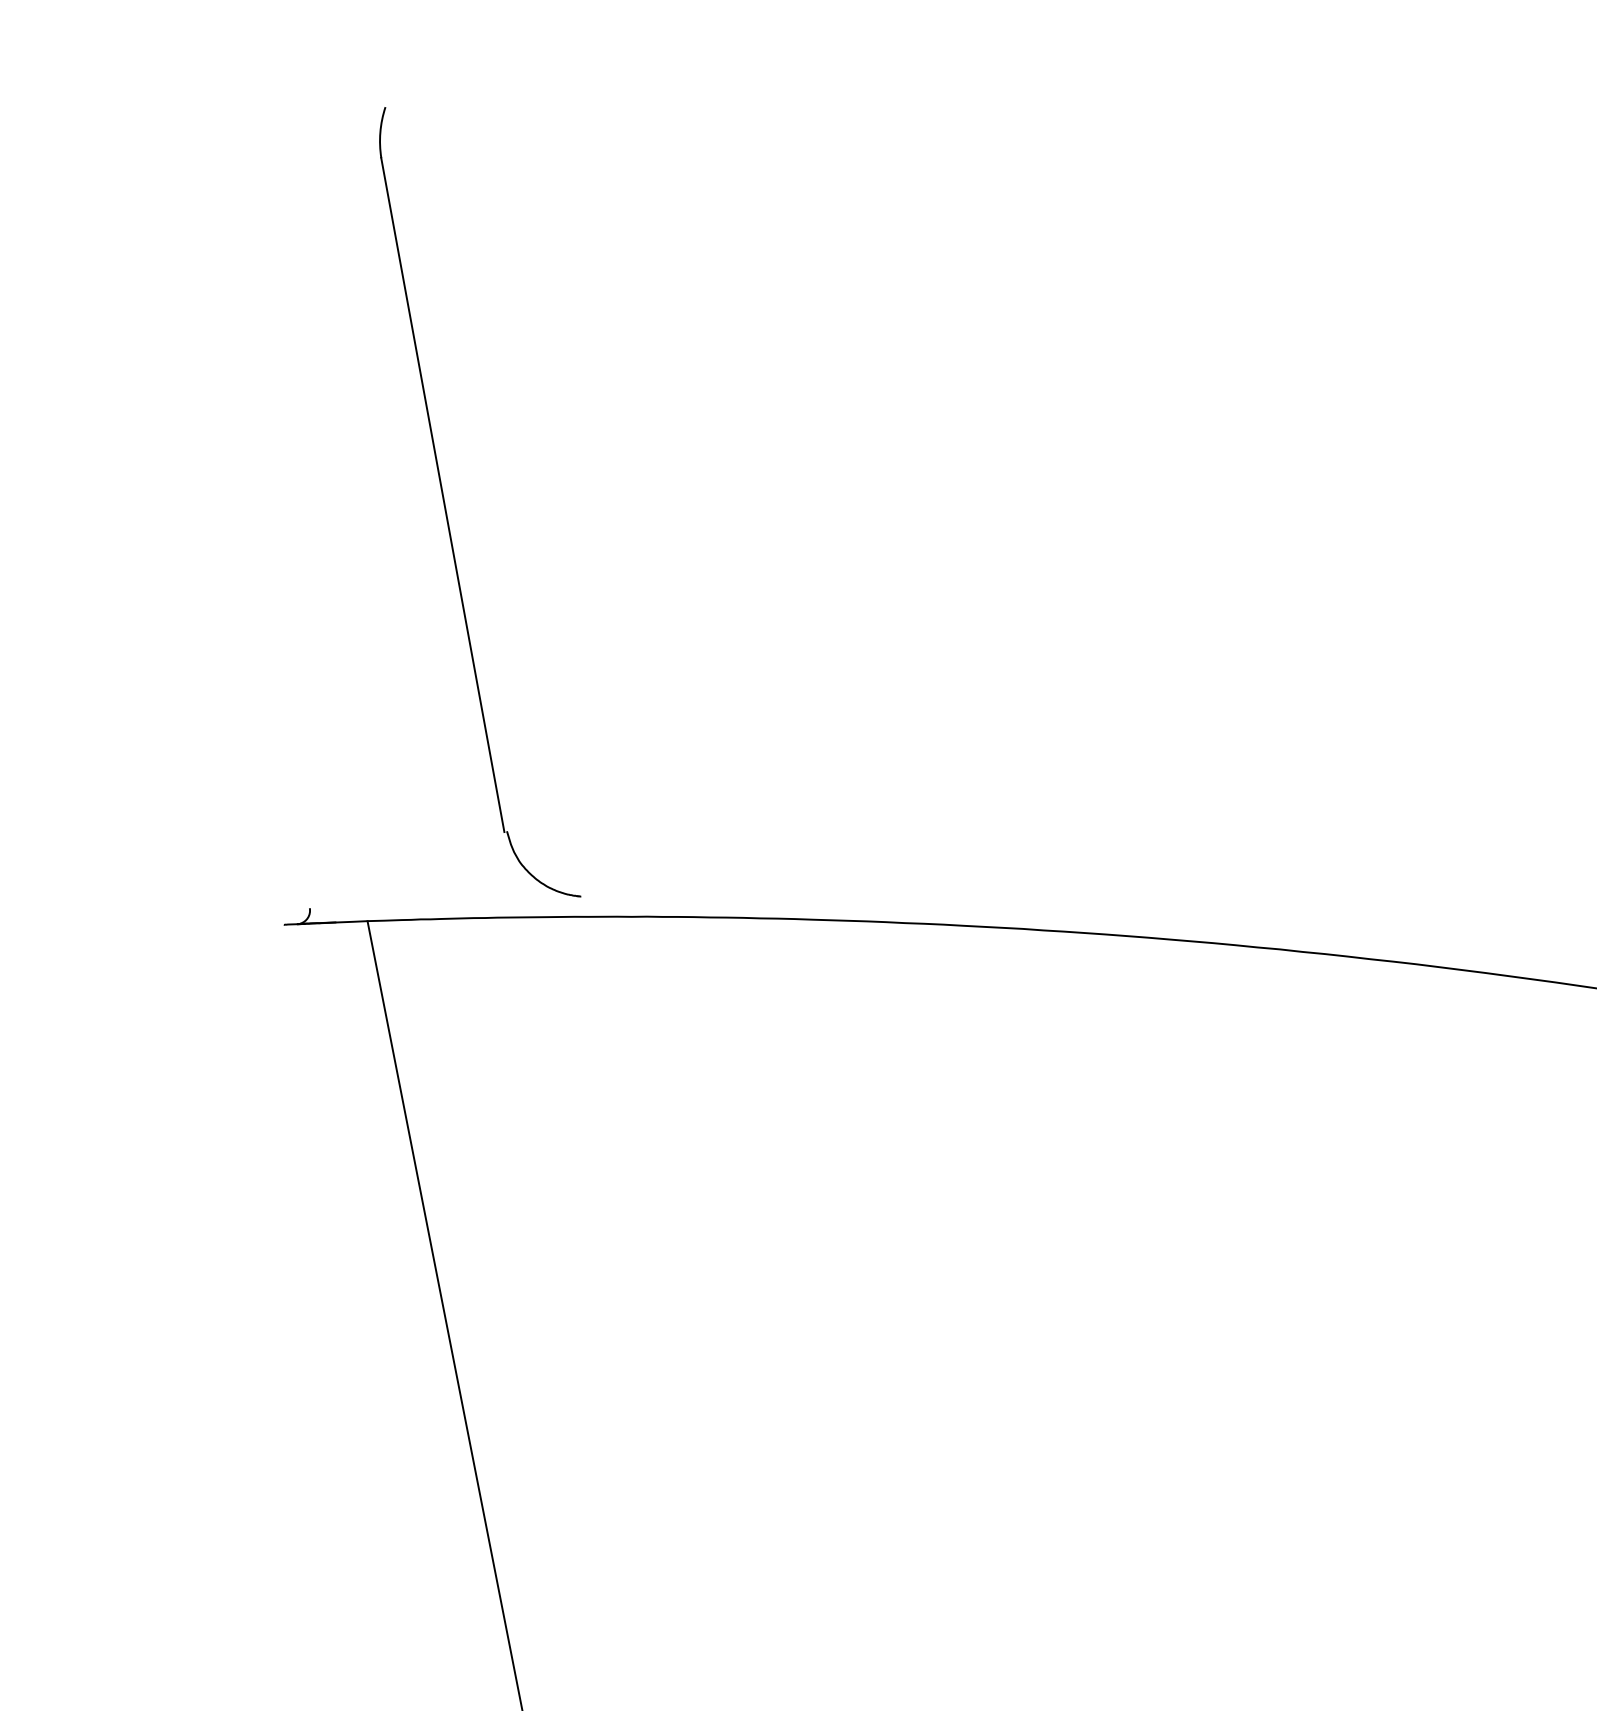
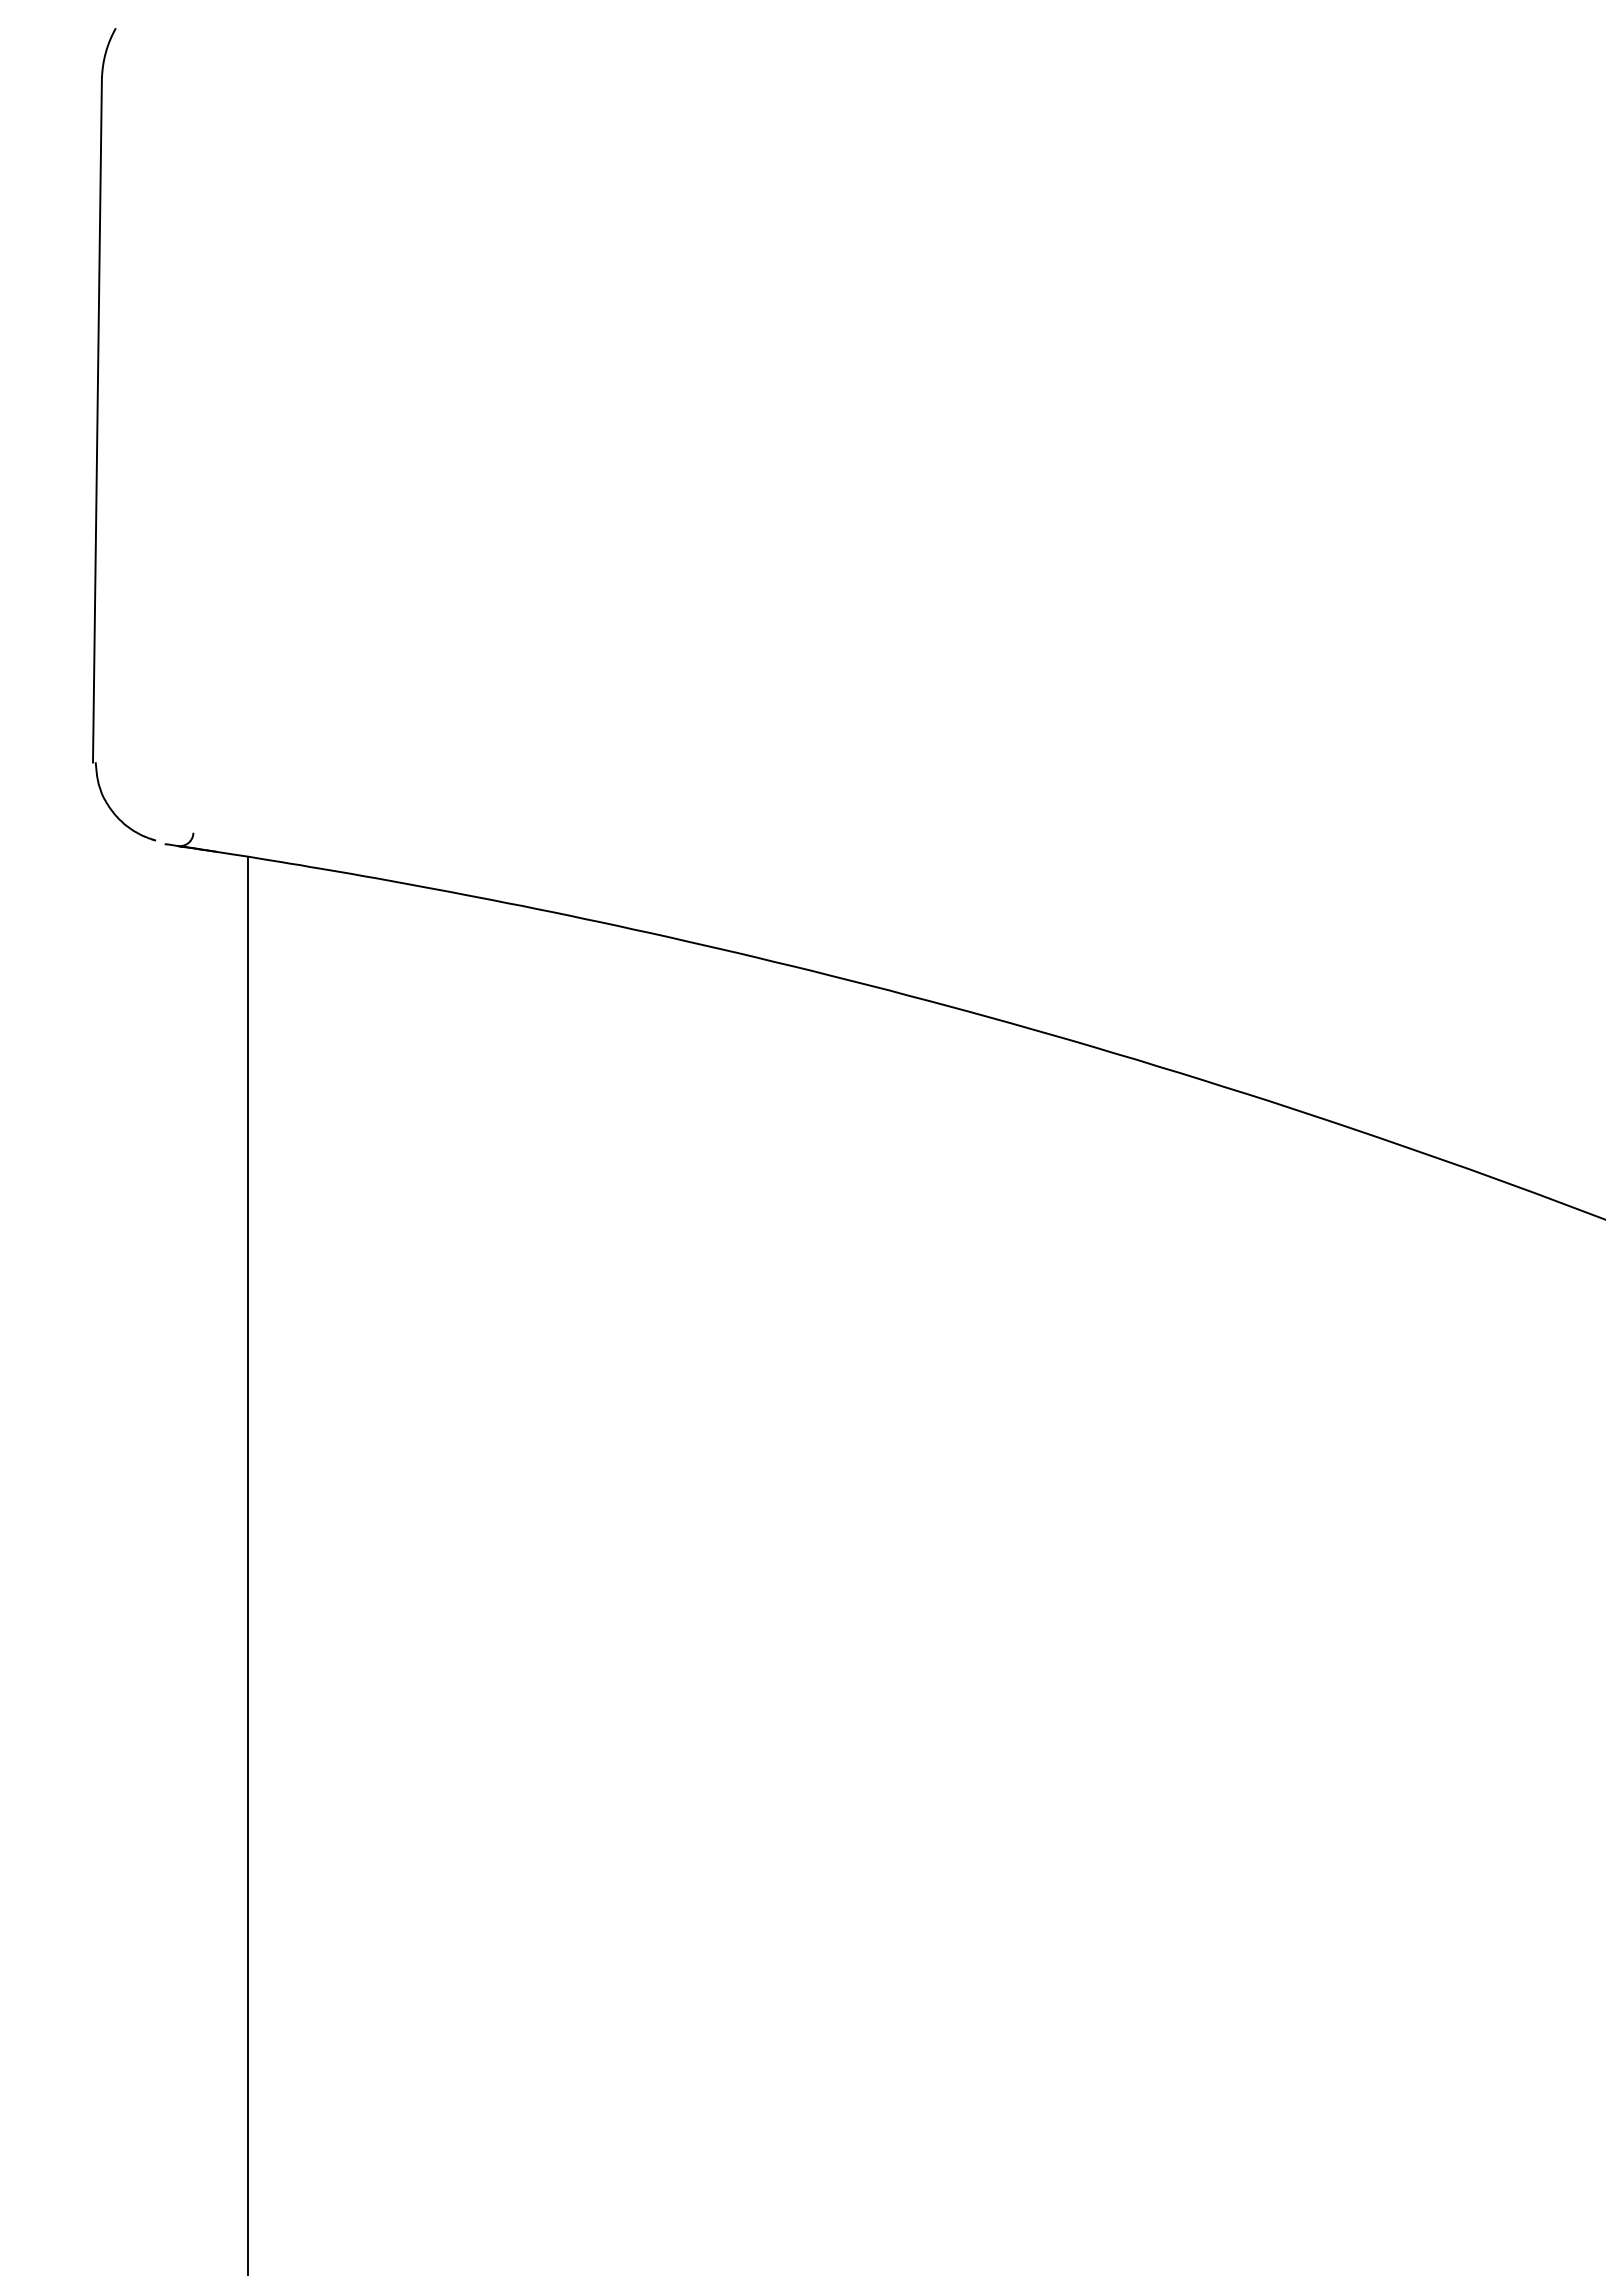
part: (446, 509) -> (98, 434), moved

